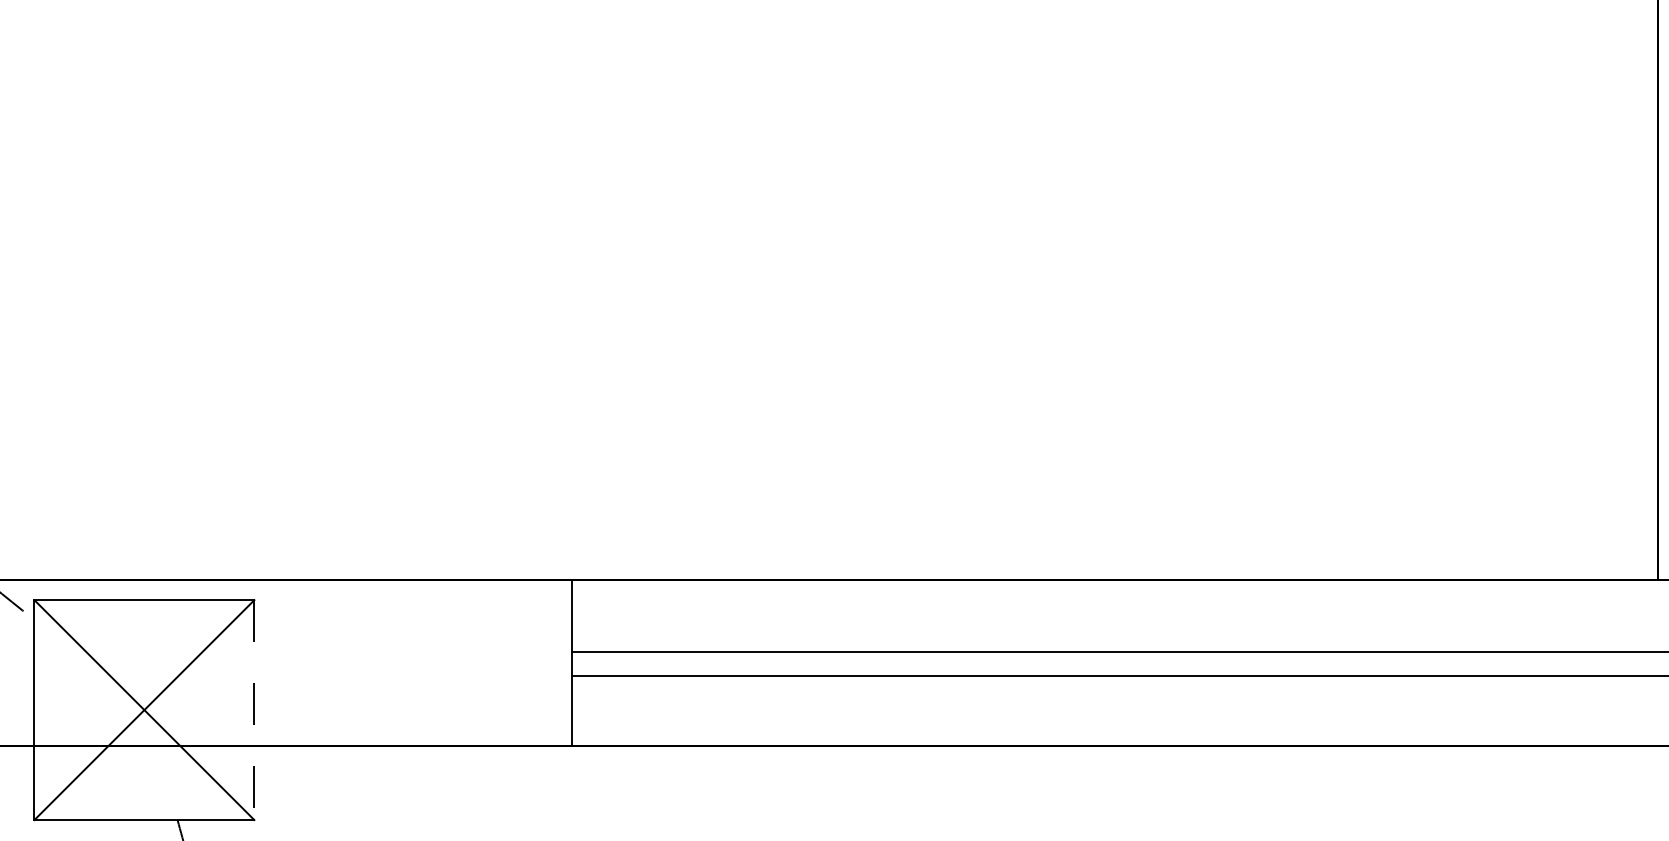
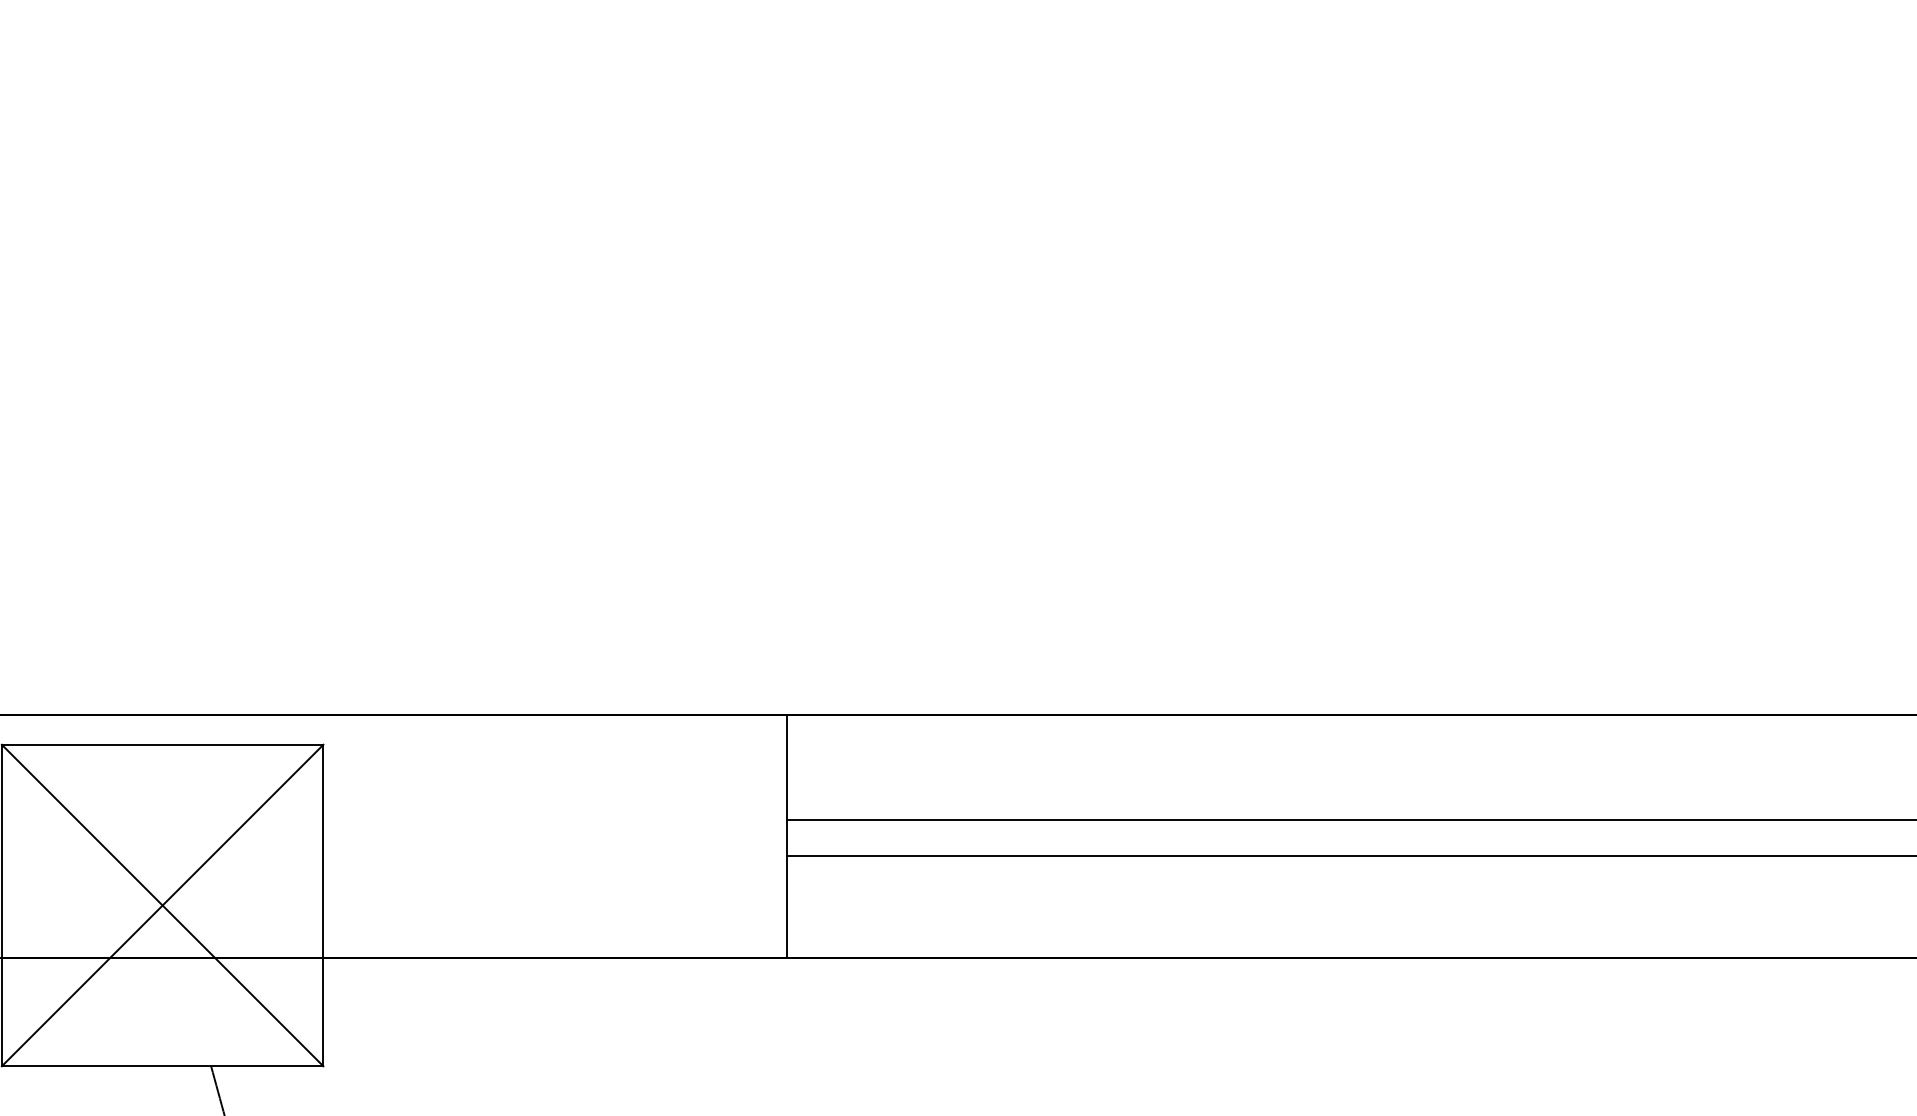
line: (254, 710) -> (323, 906), dashed -> solid

